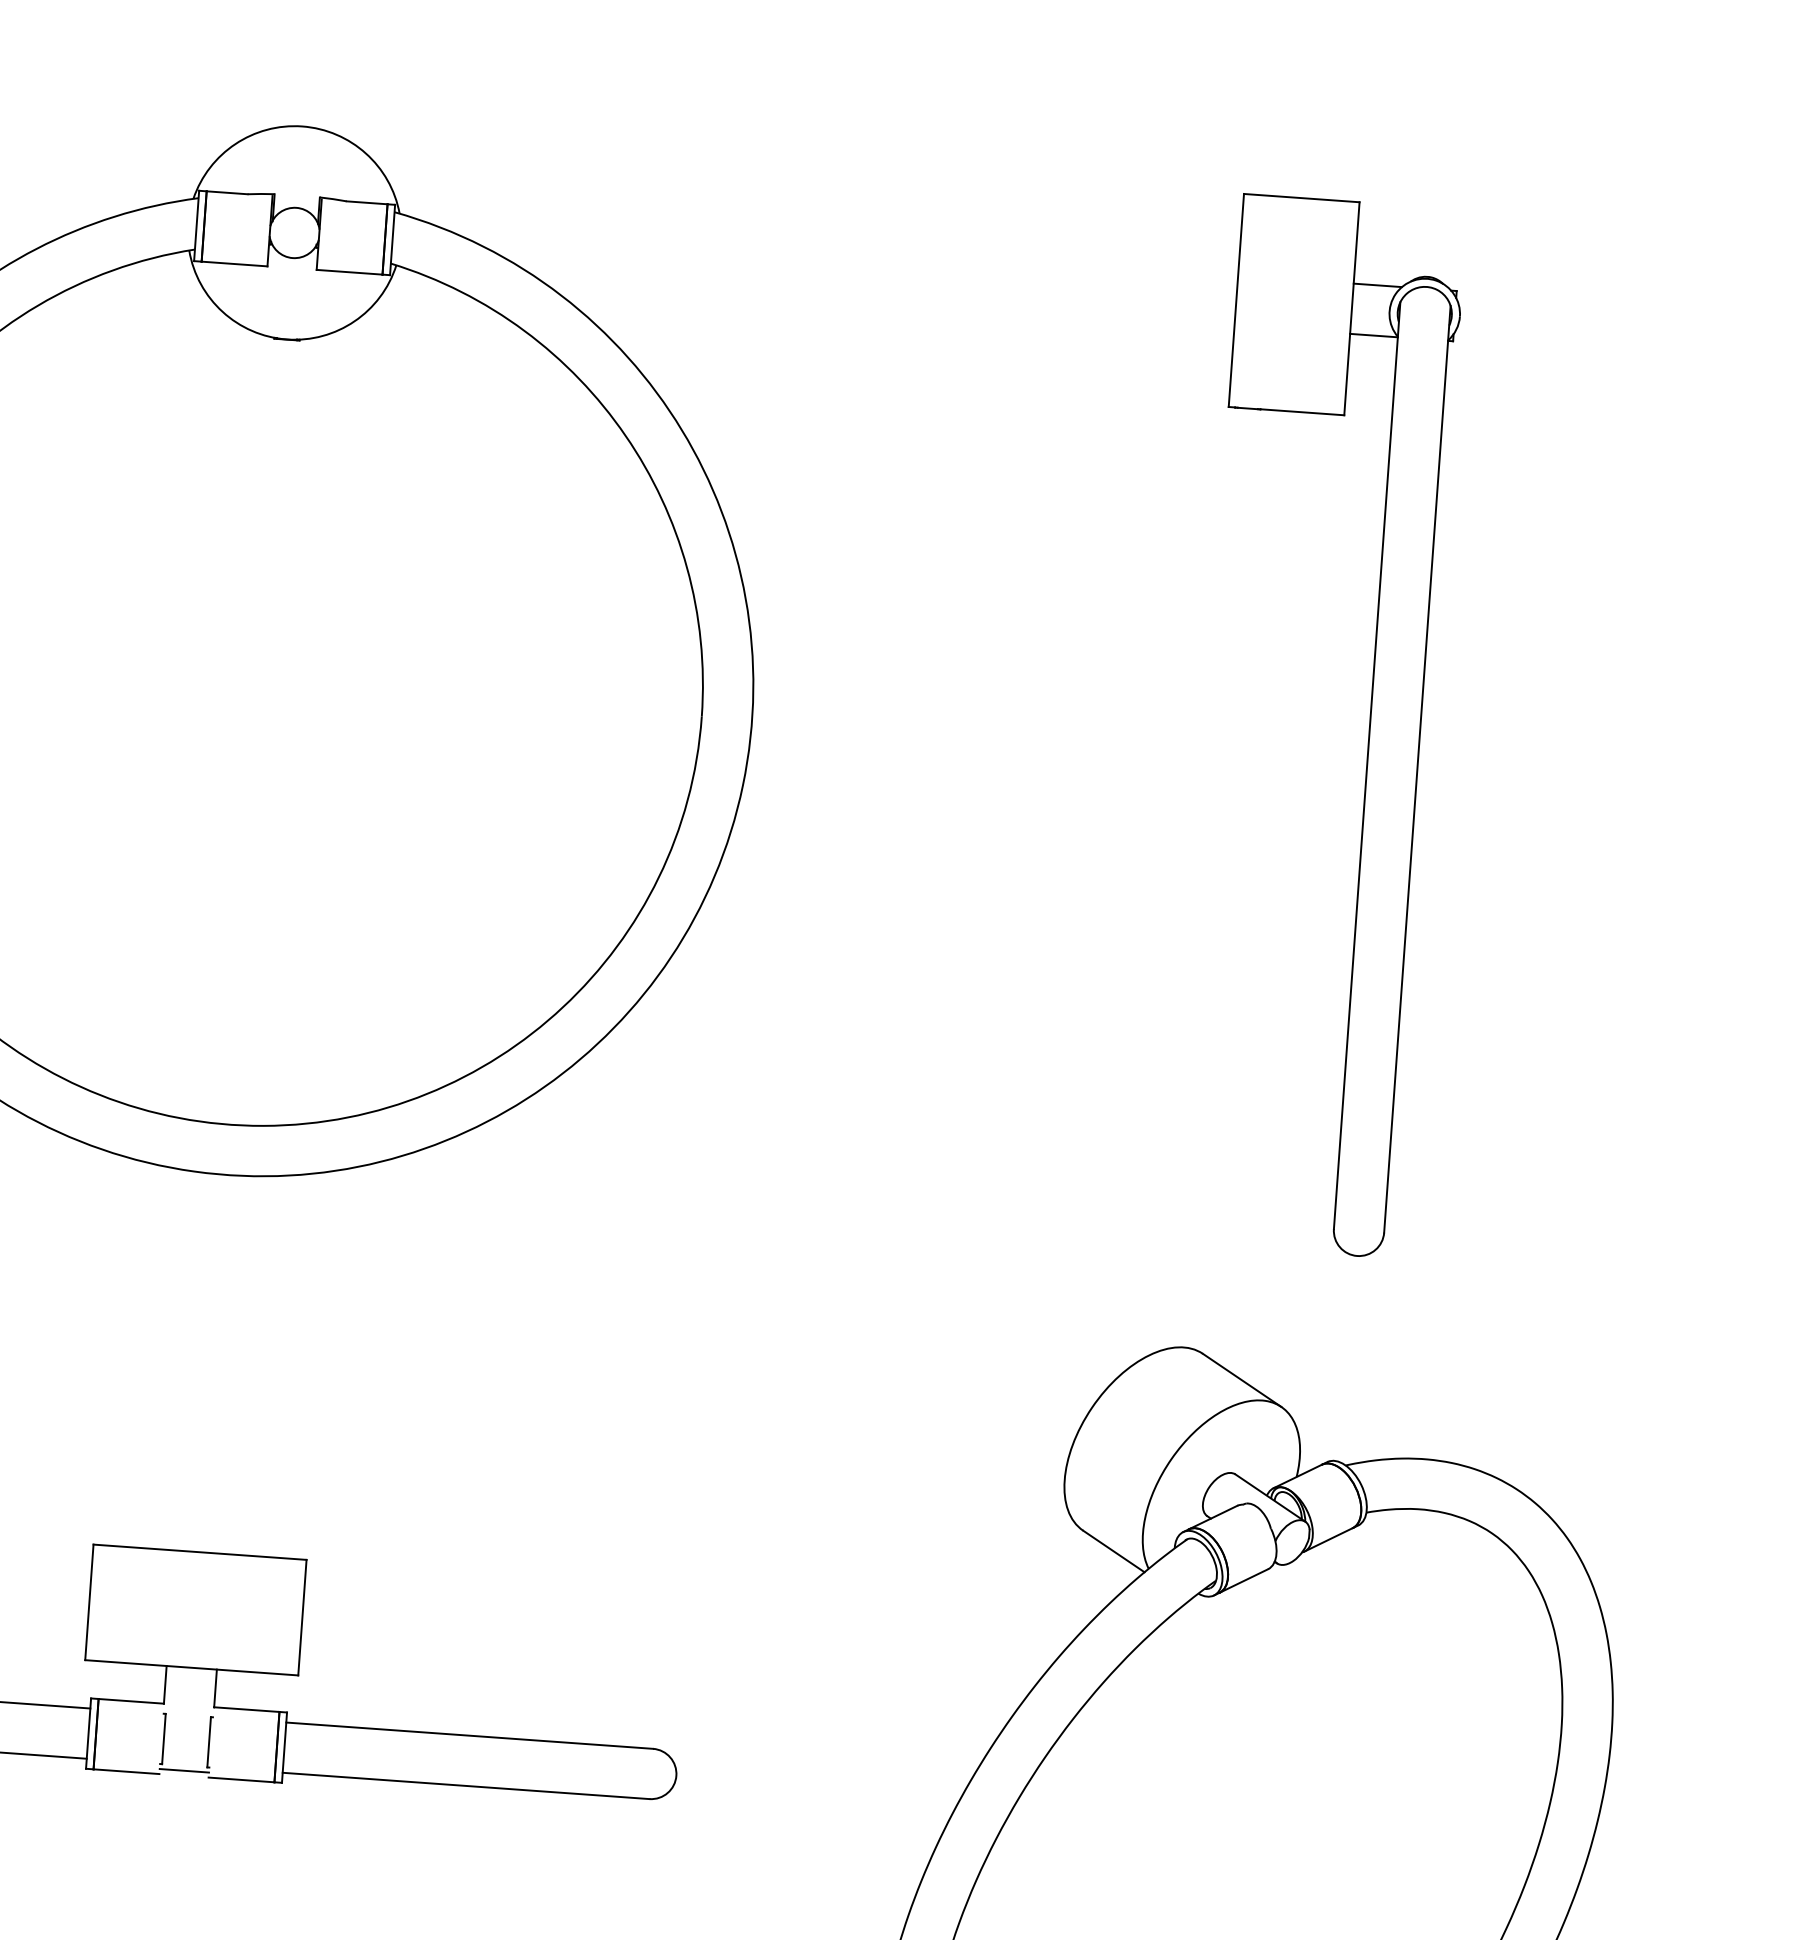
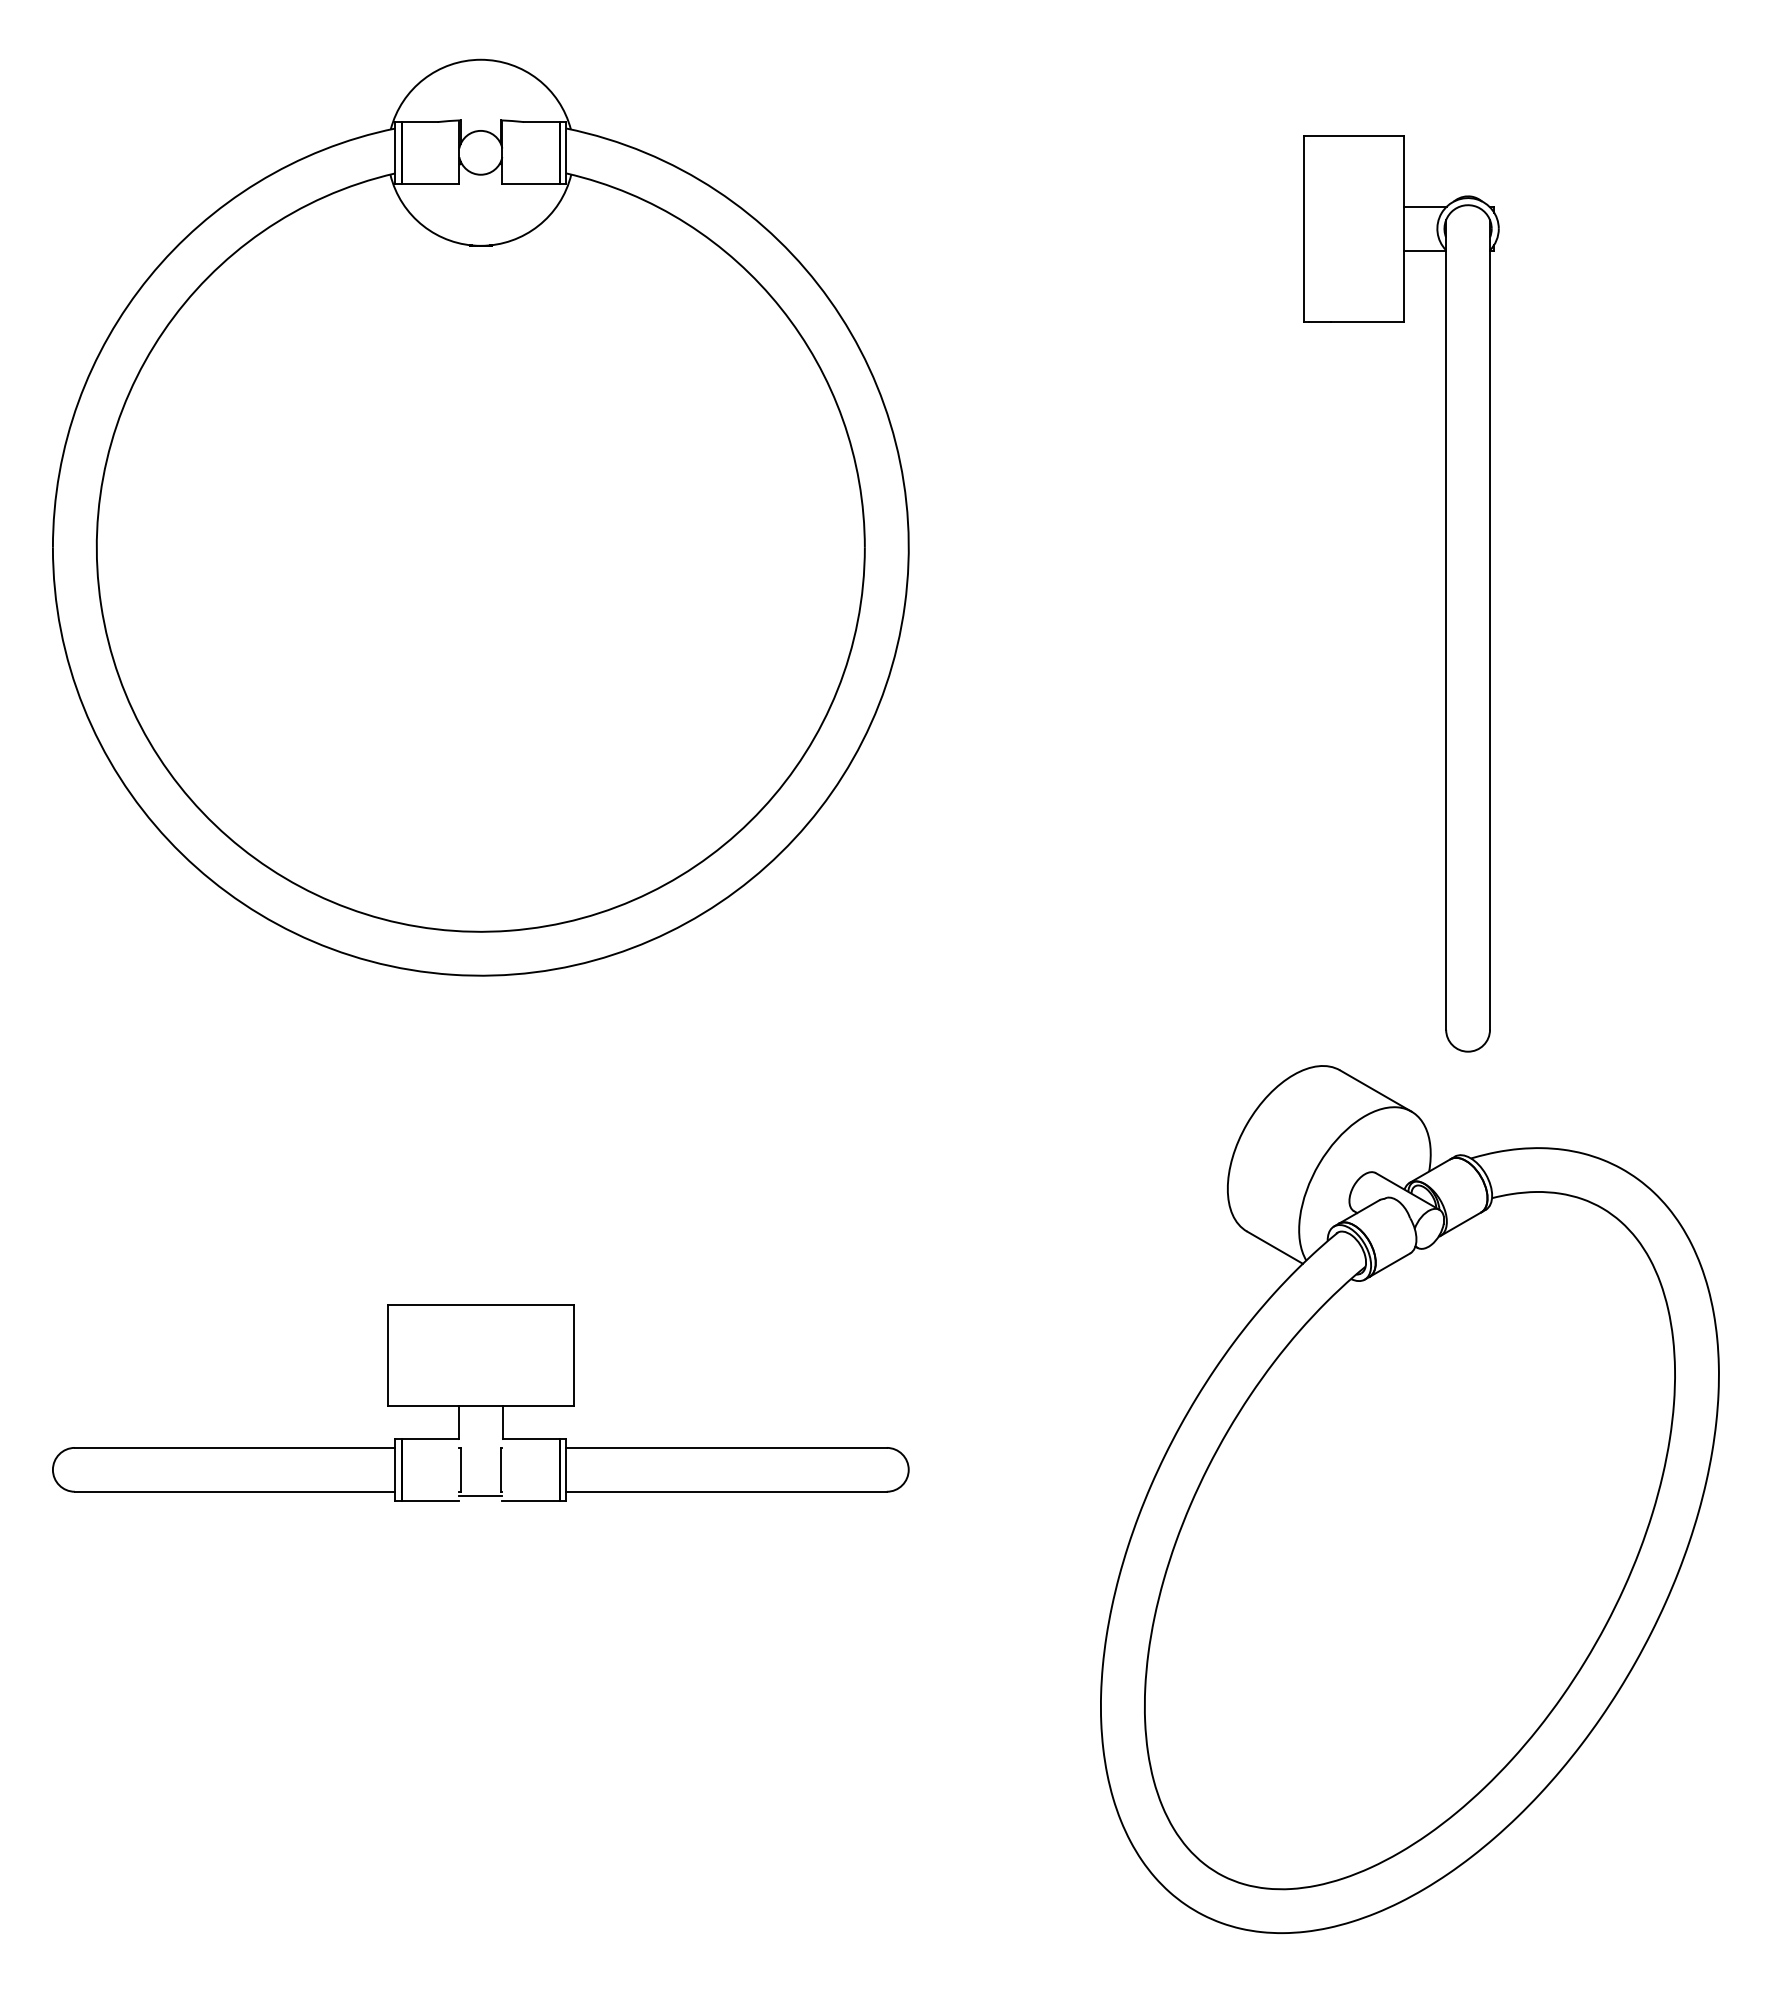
part: (1368, 729) -> (1445, 593), moved

